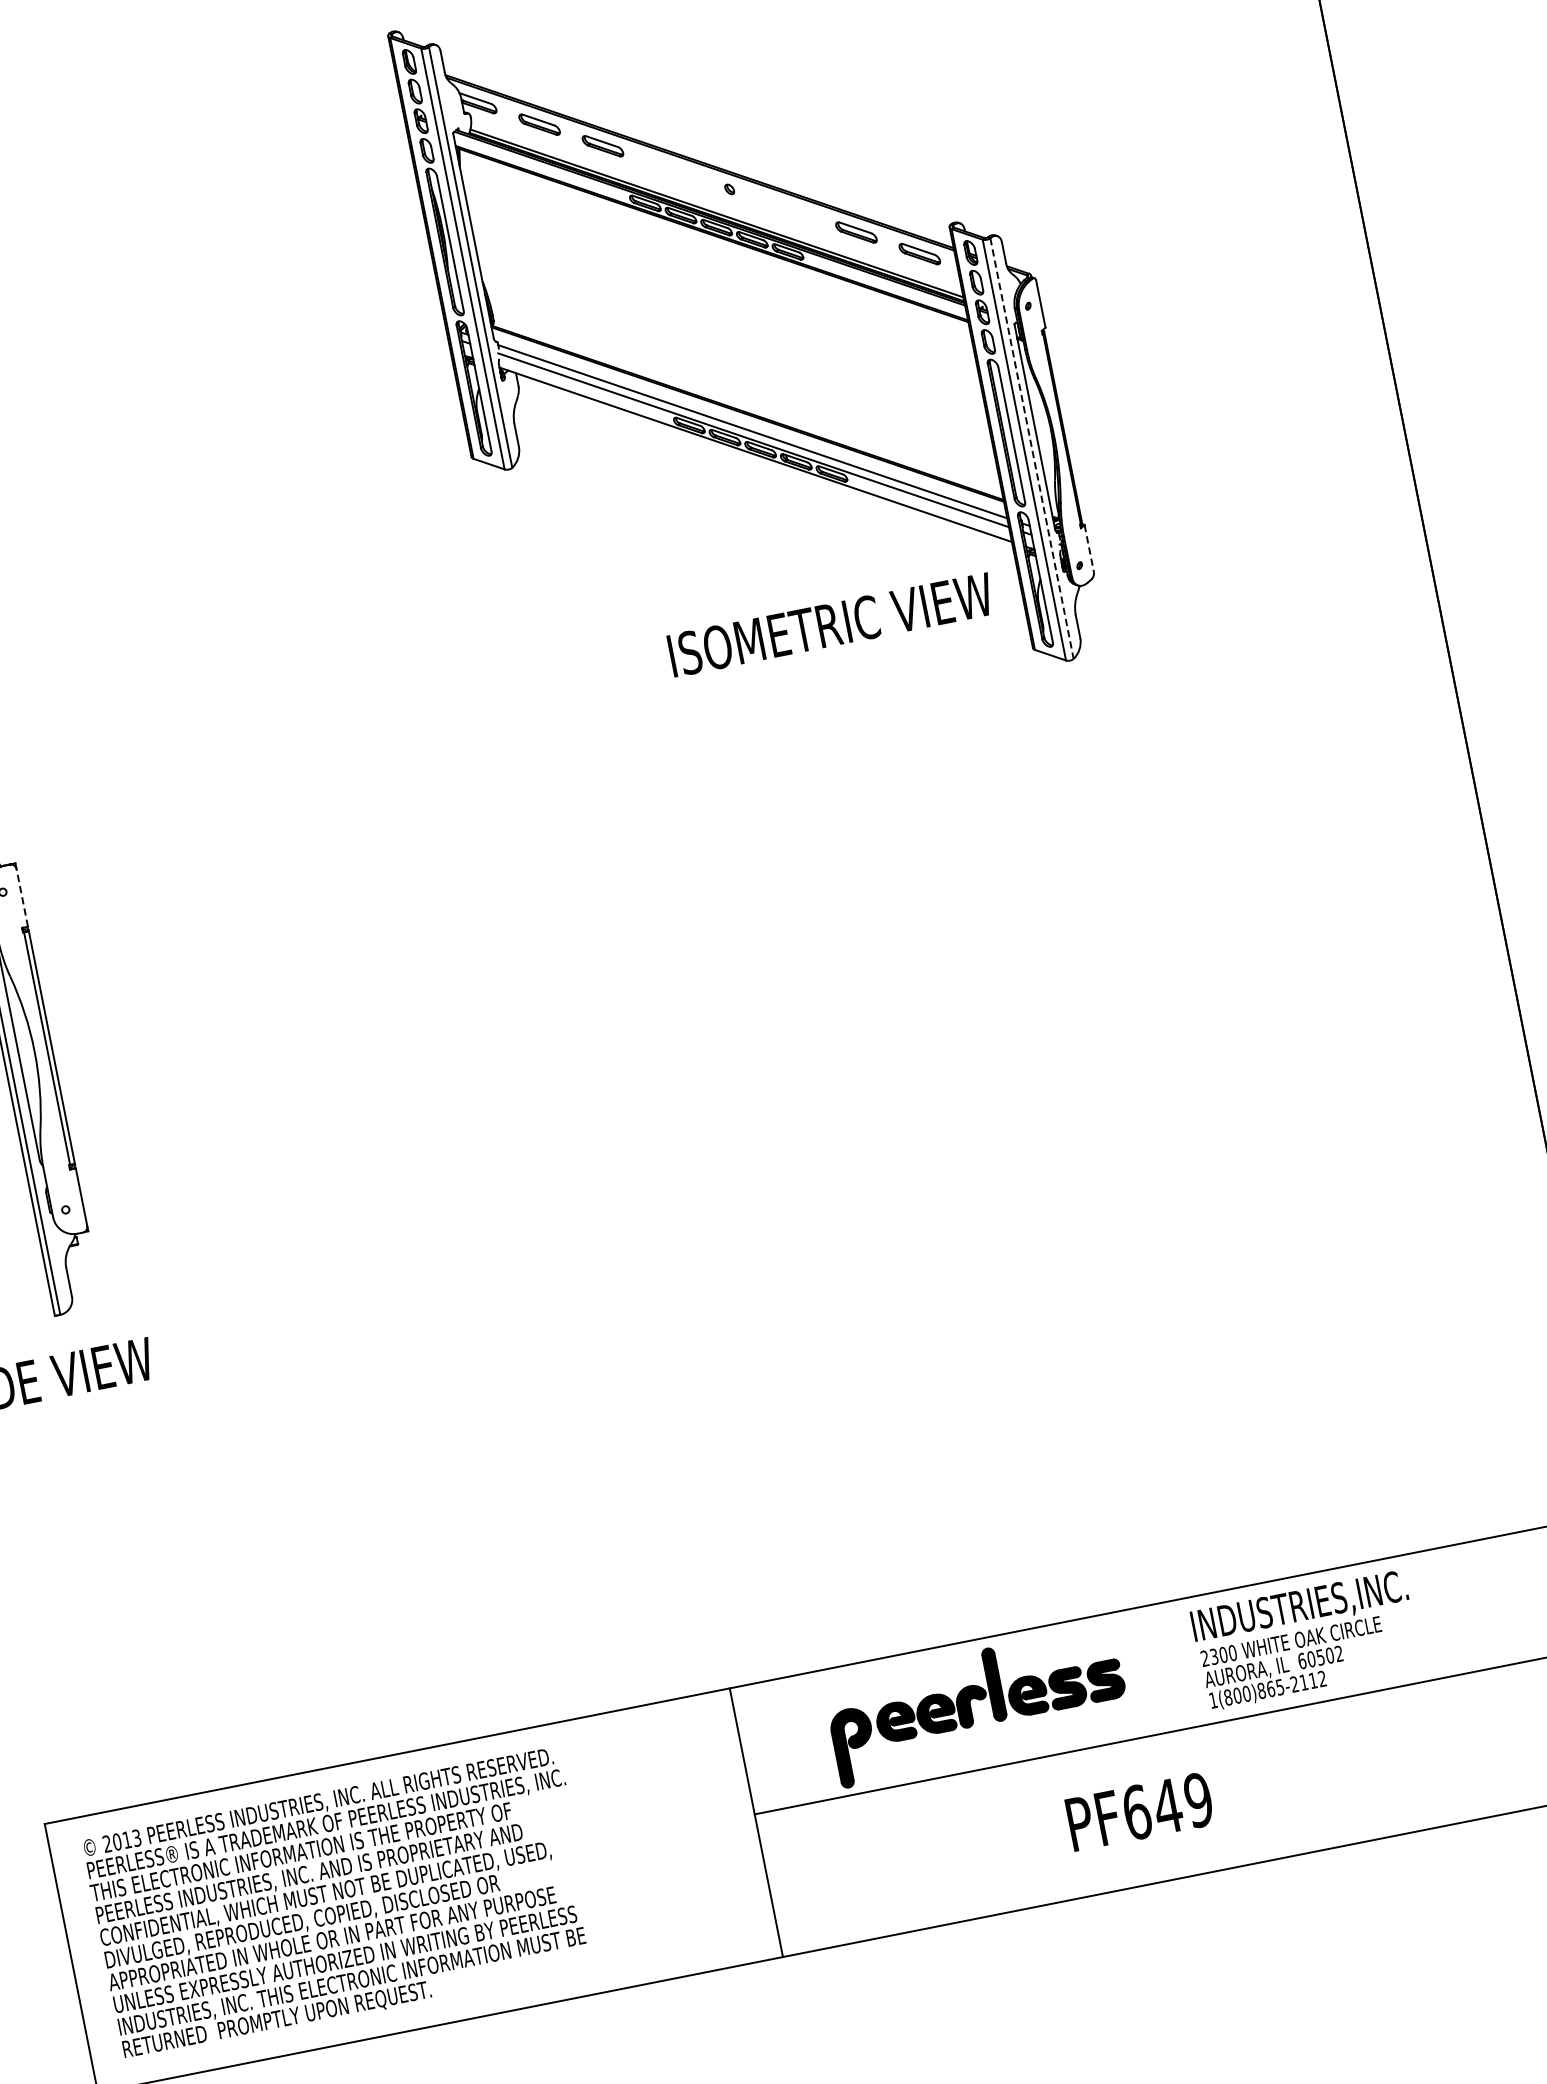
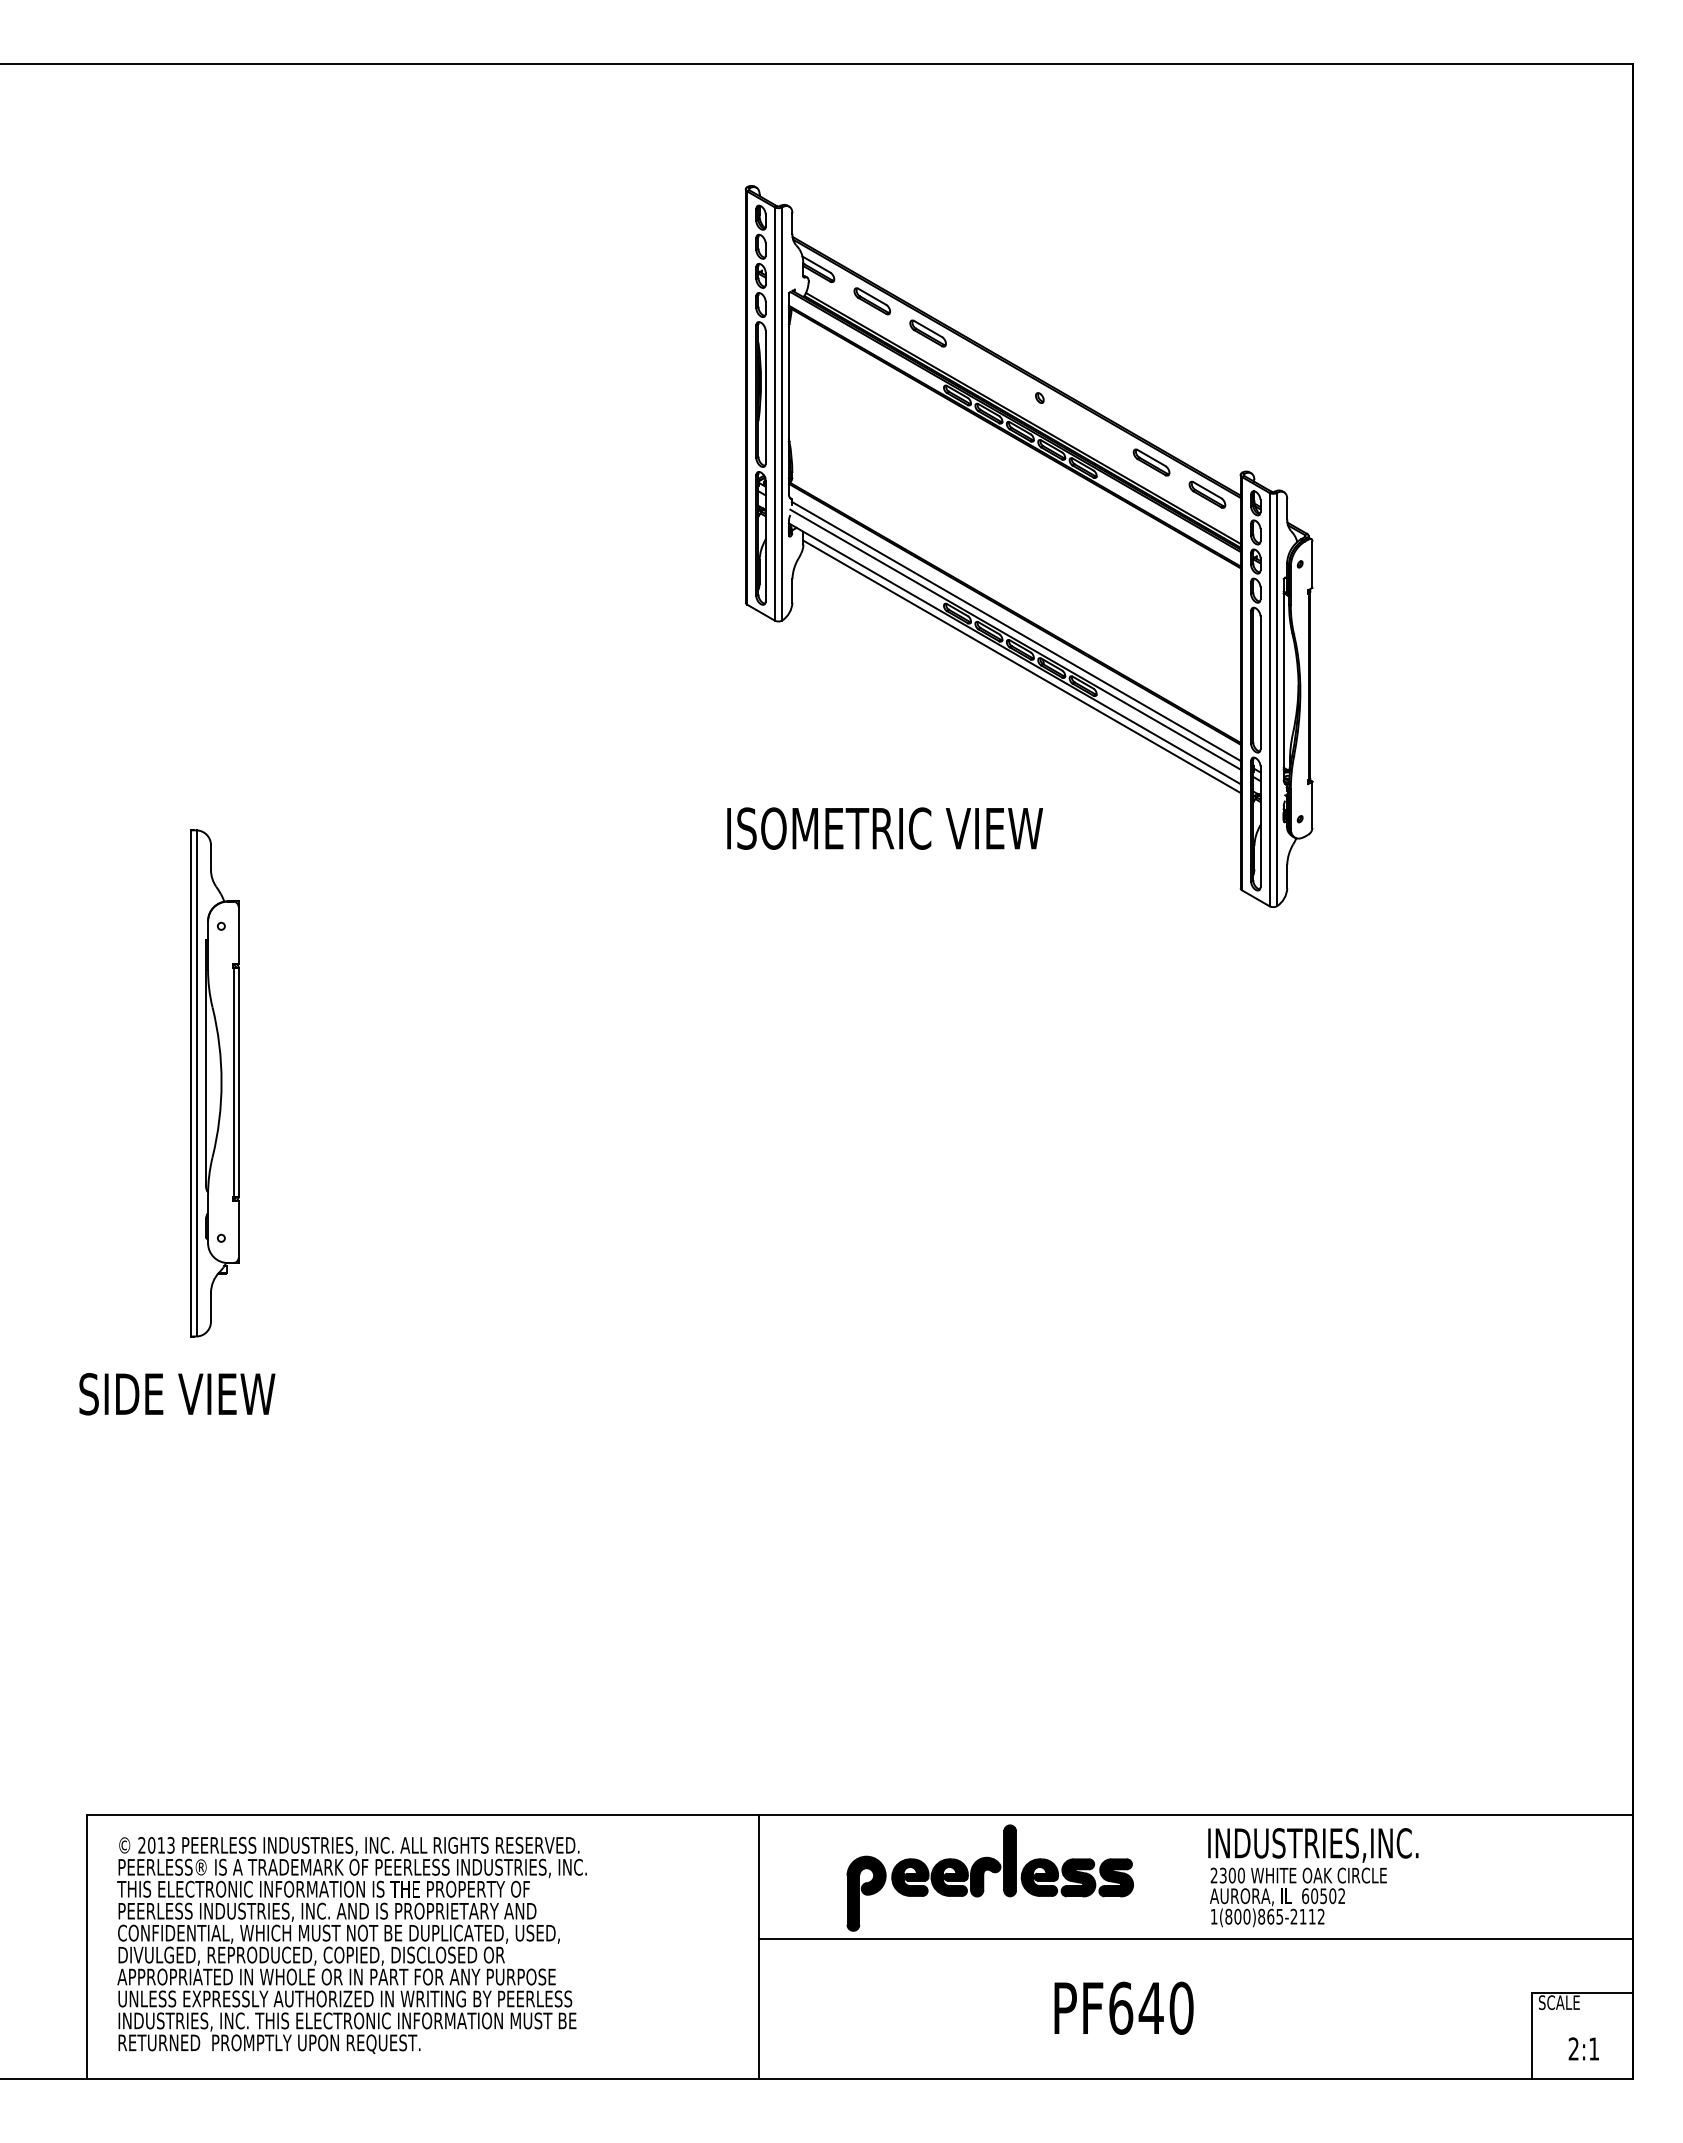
line: (1032, 448) -> (1277, 699), dashed -> solid
line: (765, 466) -> (1021, 666), added
line: (1089, 549) -> (1312, 805), dashed -> solid
text: (830, 624) -> (884, 828), moved
line: (21, 897) -> (238, 934), dashed -> solid
text: (1198, 1799) -> (1181, 2007), PF649 -> PF640

